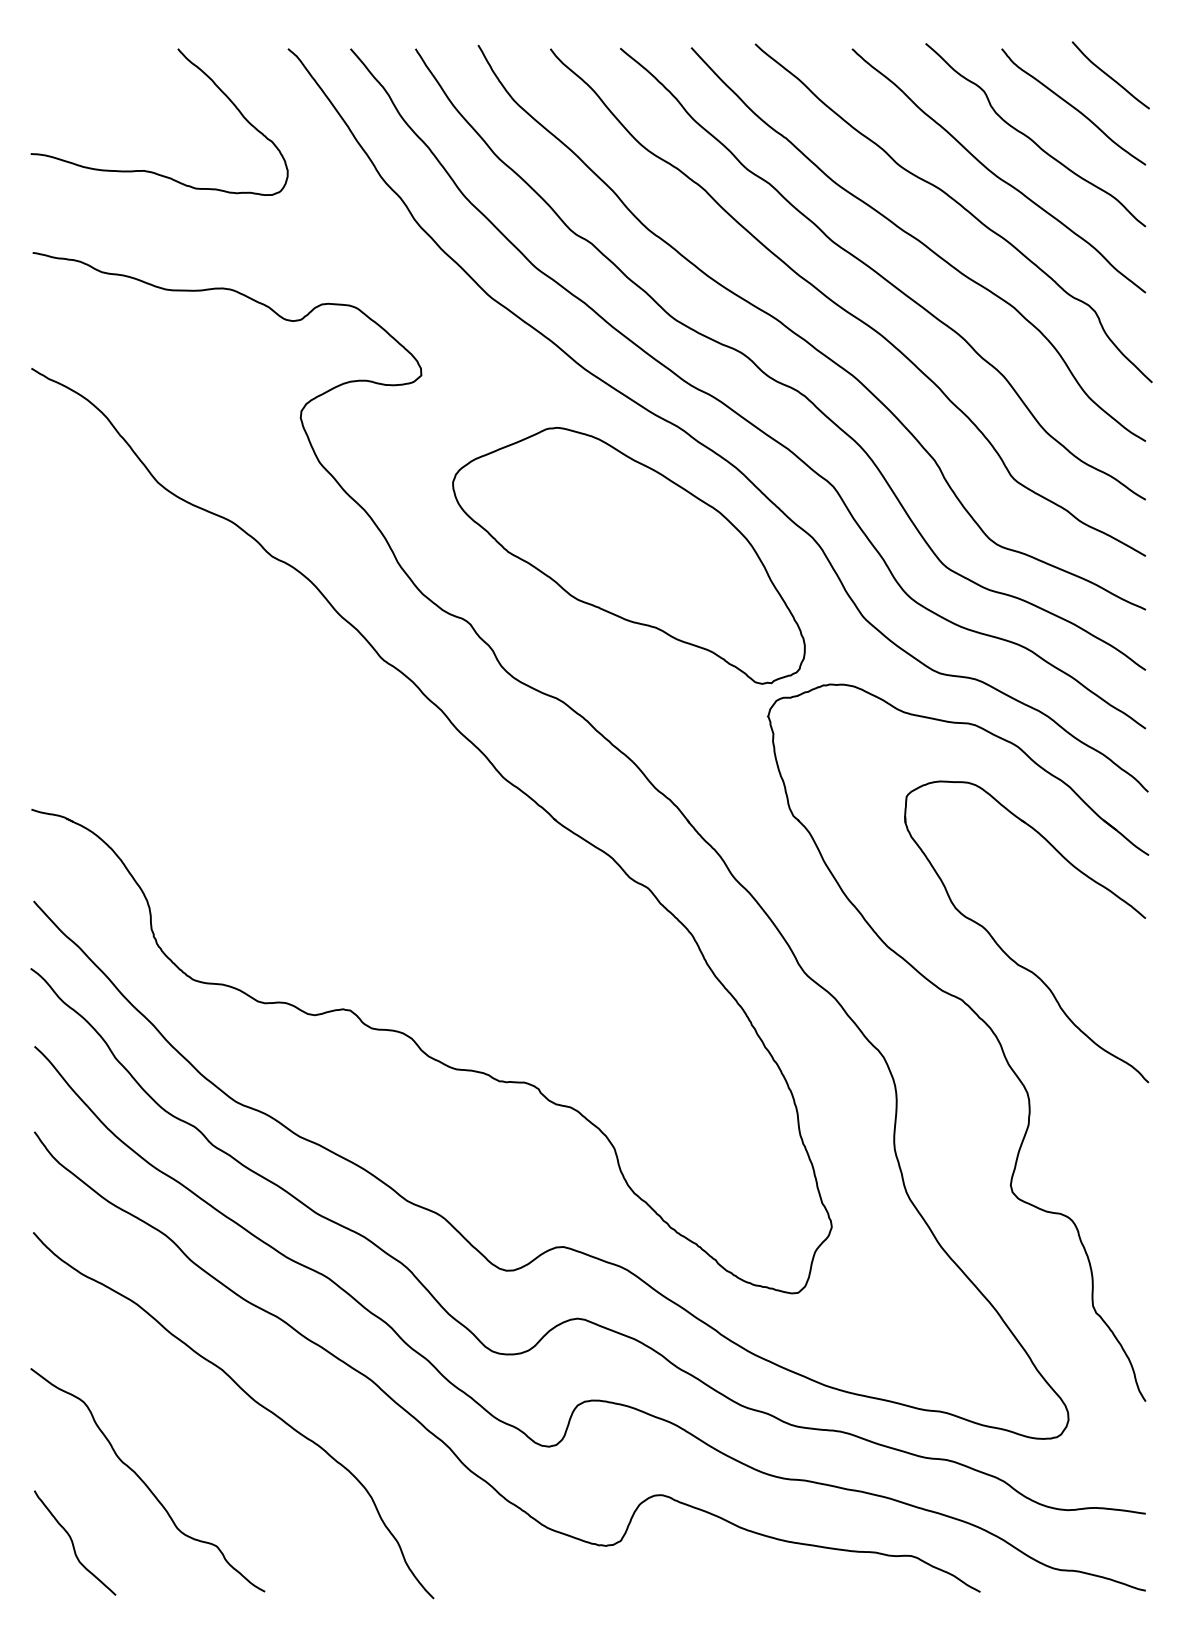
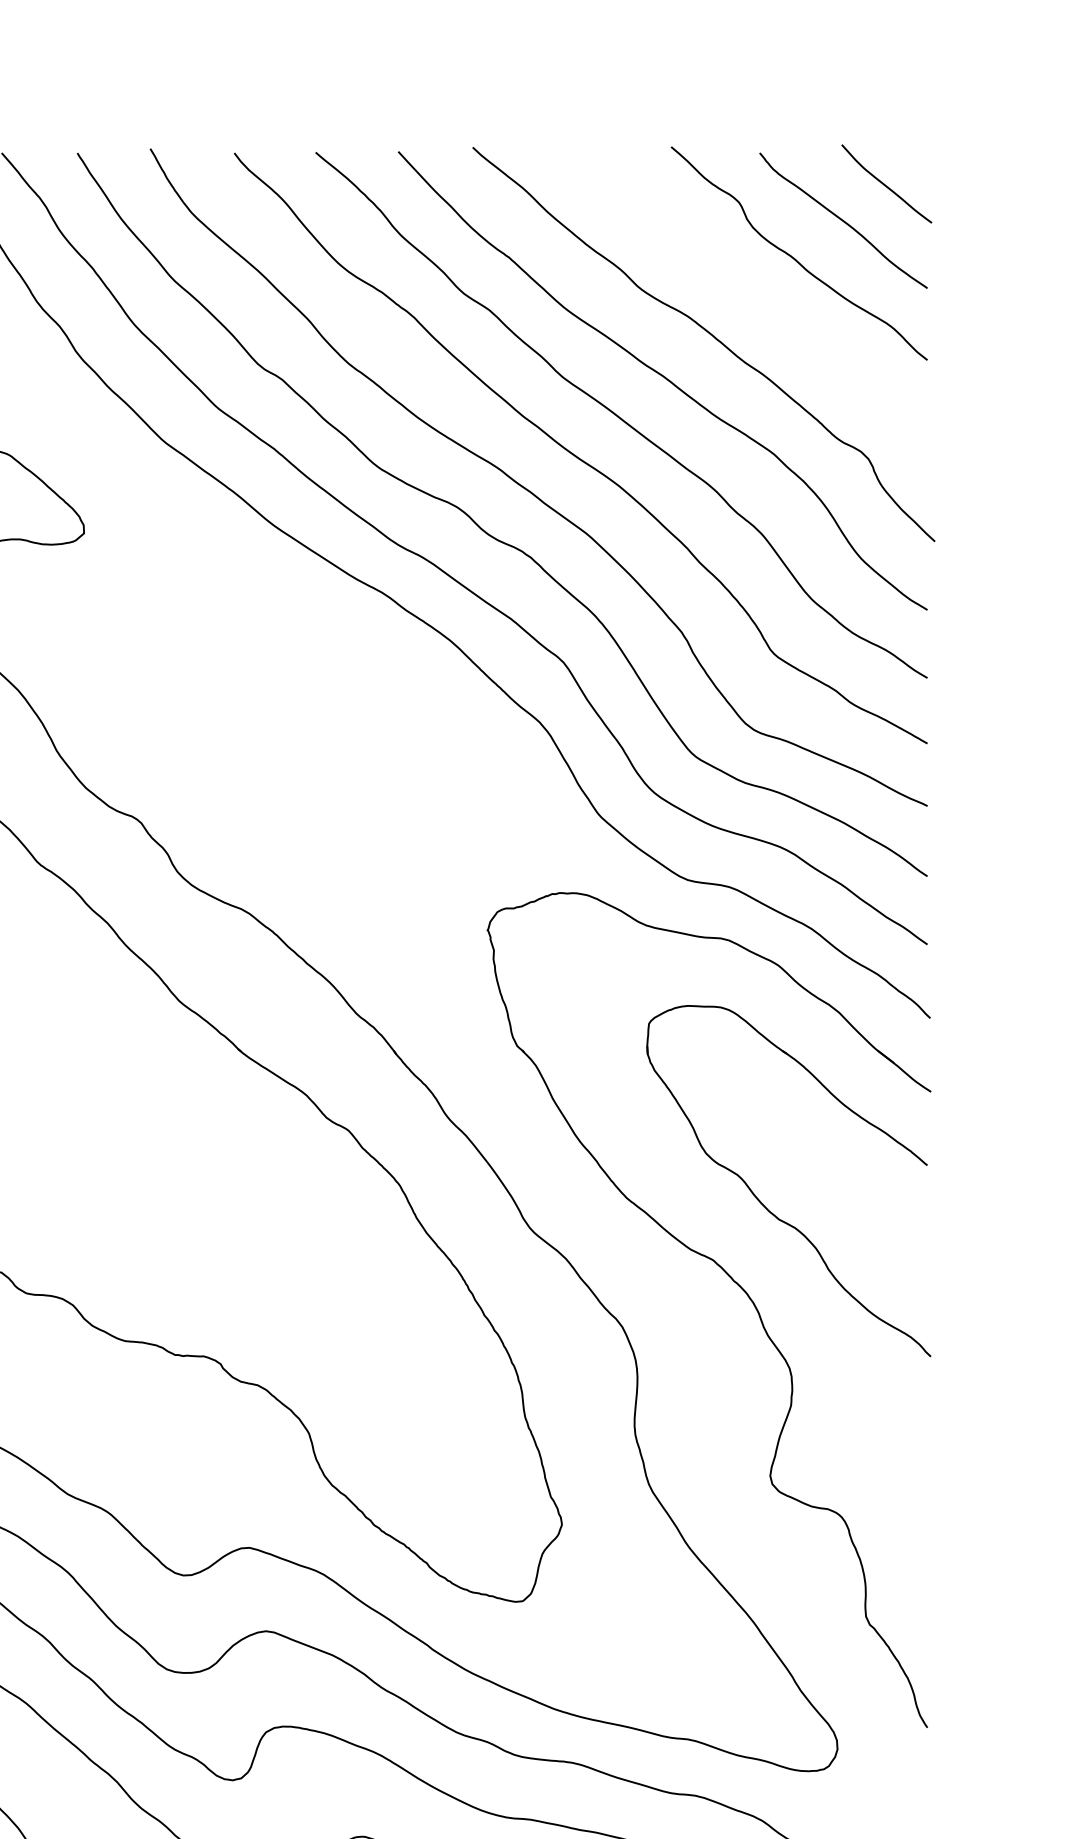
curve: (996, 174) -> (753, 299), removed
part: (628, 555) -> (325, 742), removed

